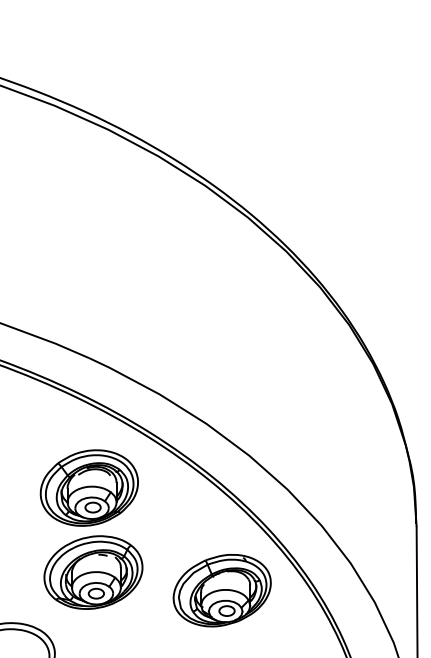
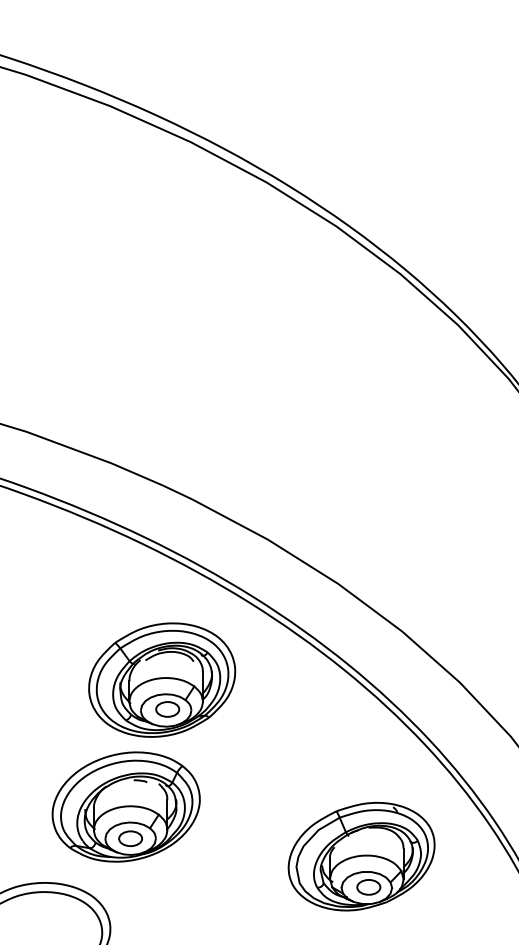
part: (93, 572) -> (126, 806), moved
part: (221, 590) -> (360, 856), moved

